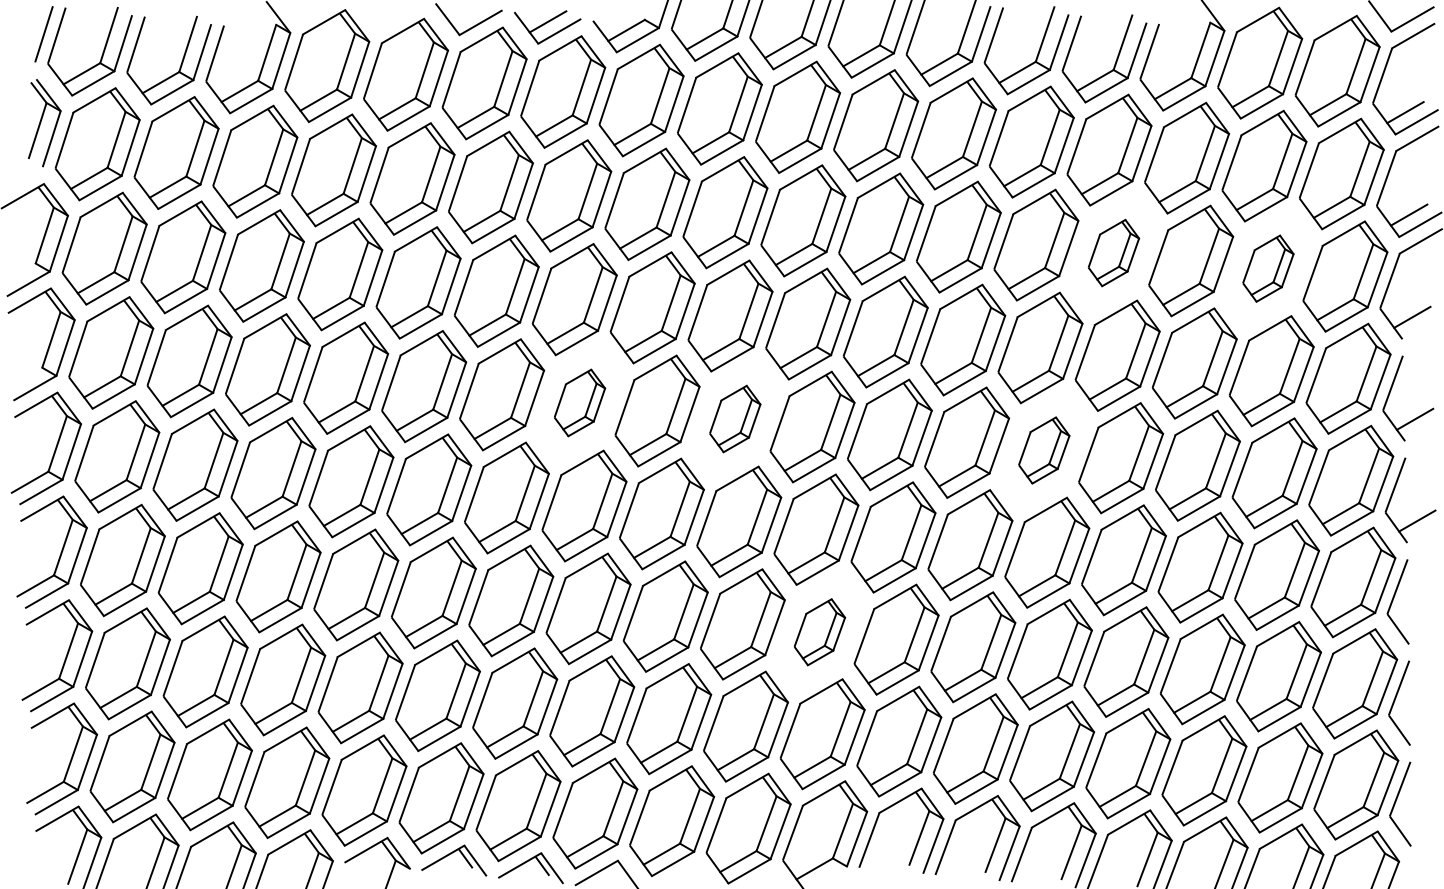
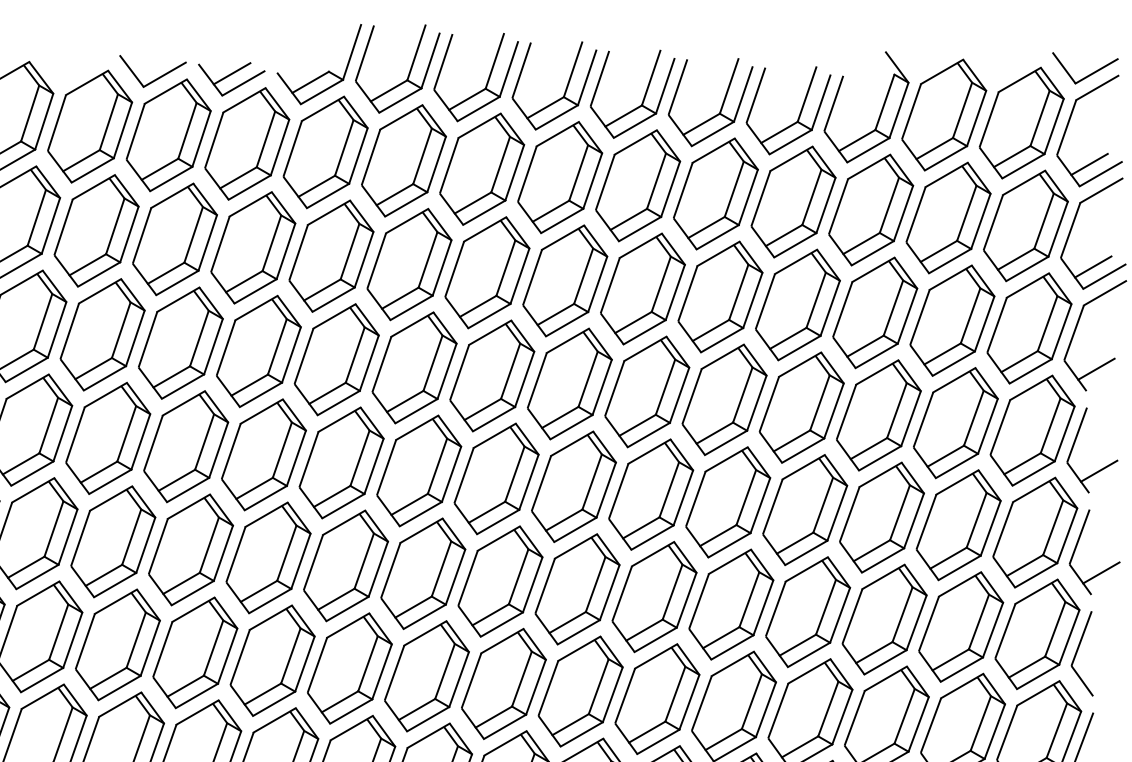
part: (1113, 252) -> (797, 304), size x1.67
part: (1268, 268) -> (952, 320), size x1.67
part: (579, 402) -> (263, 454), size x1.67
part: (735, 418) -> (419, 470), size x1.67
part: (1044, 450) -> (728, 502), size x1.67
part: (819, 632) -> (503, 684), size x1.67

